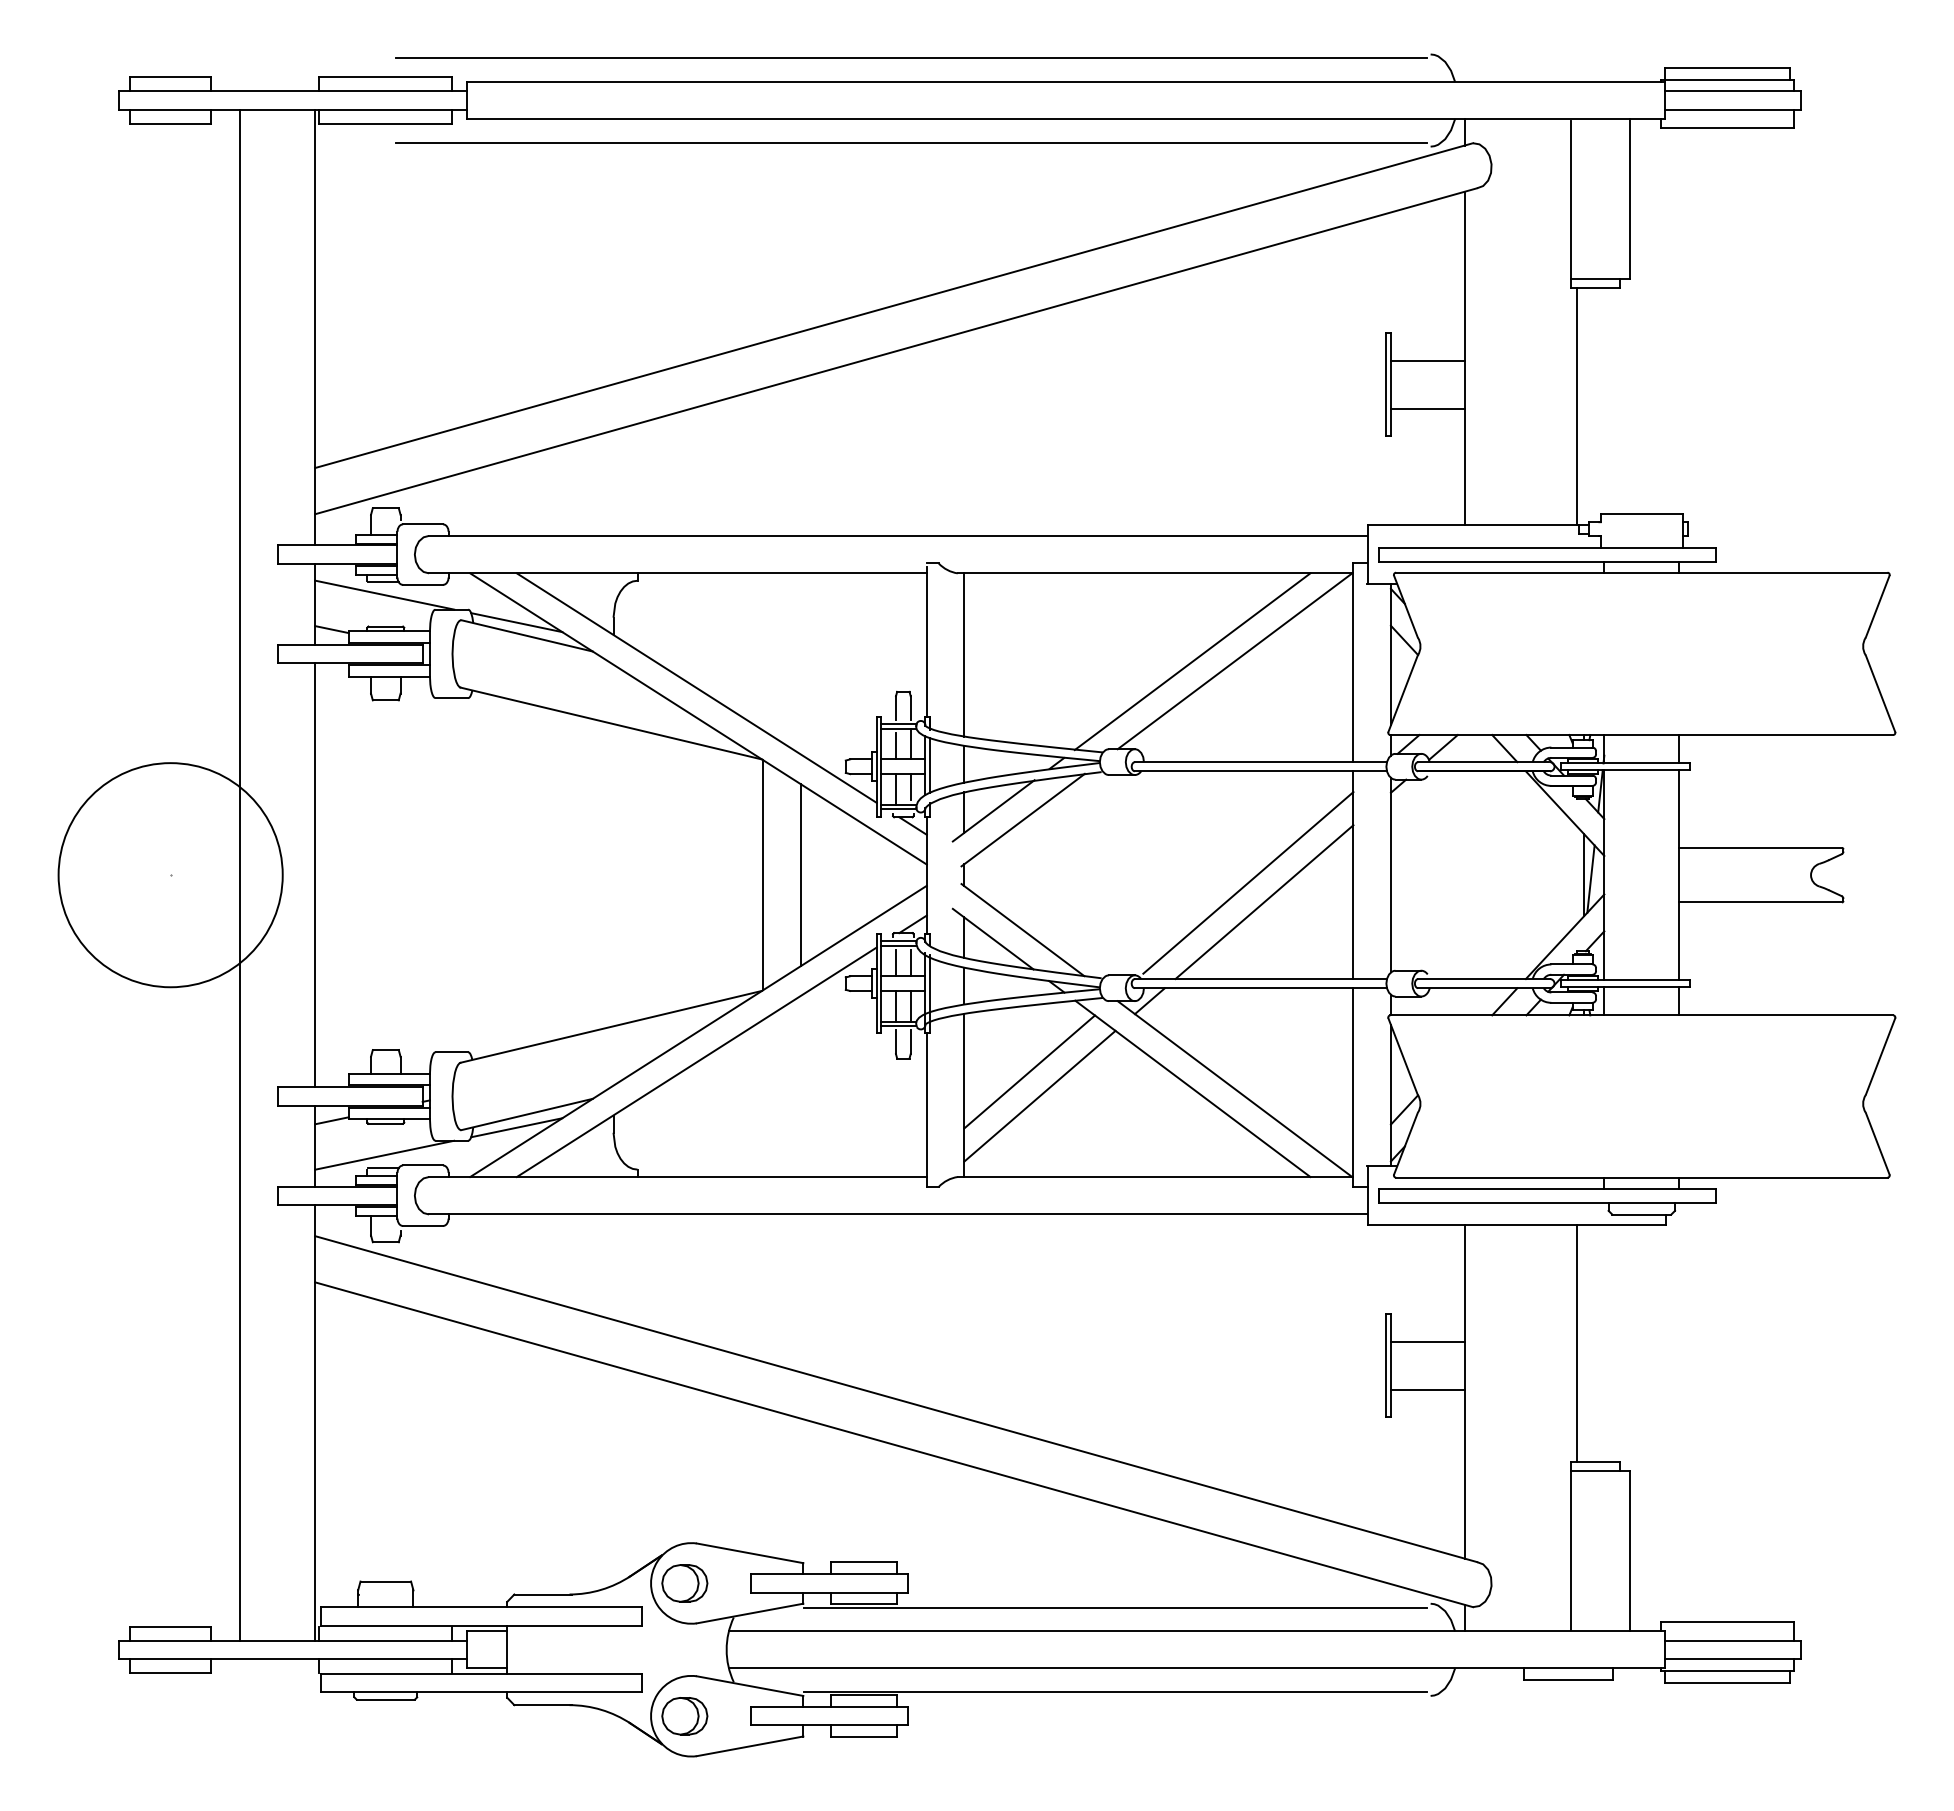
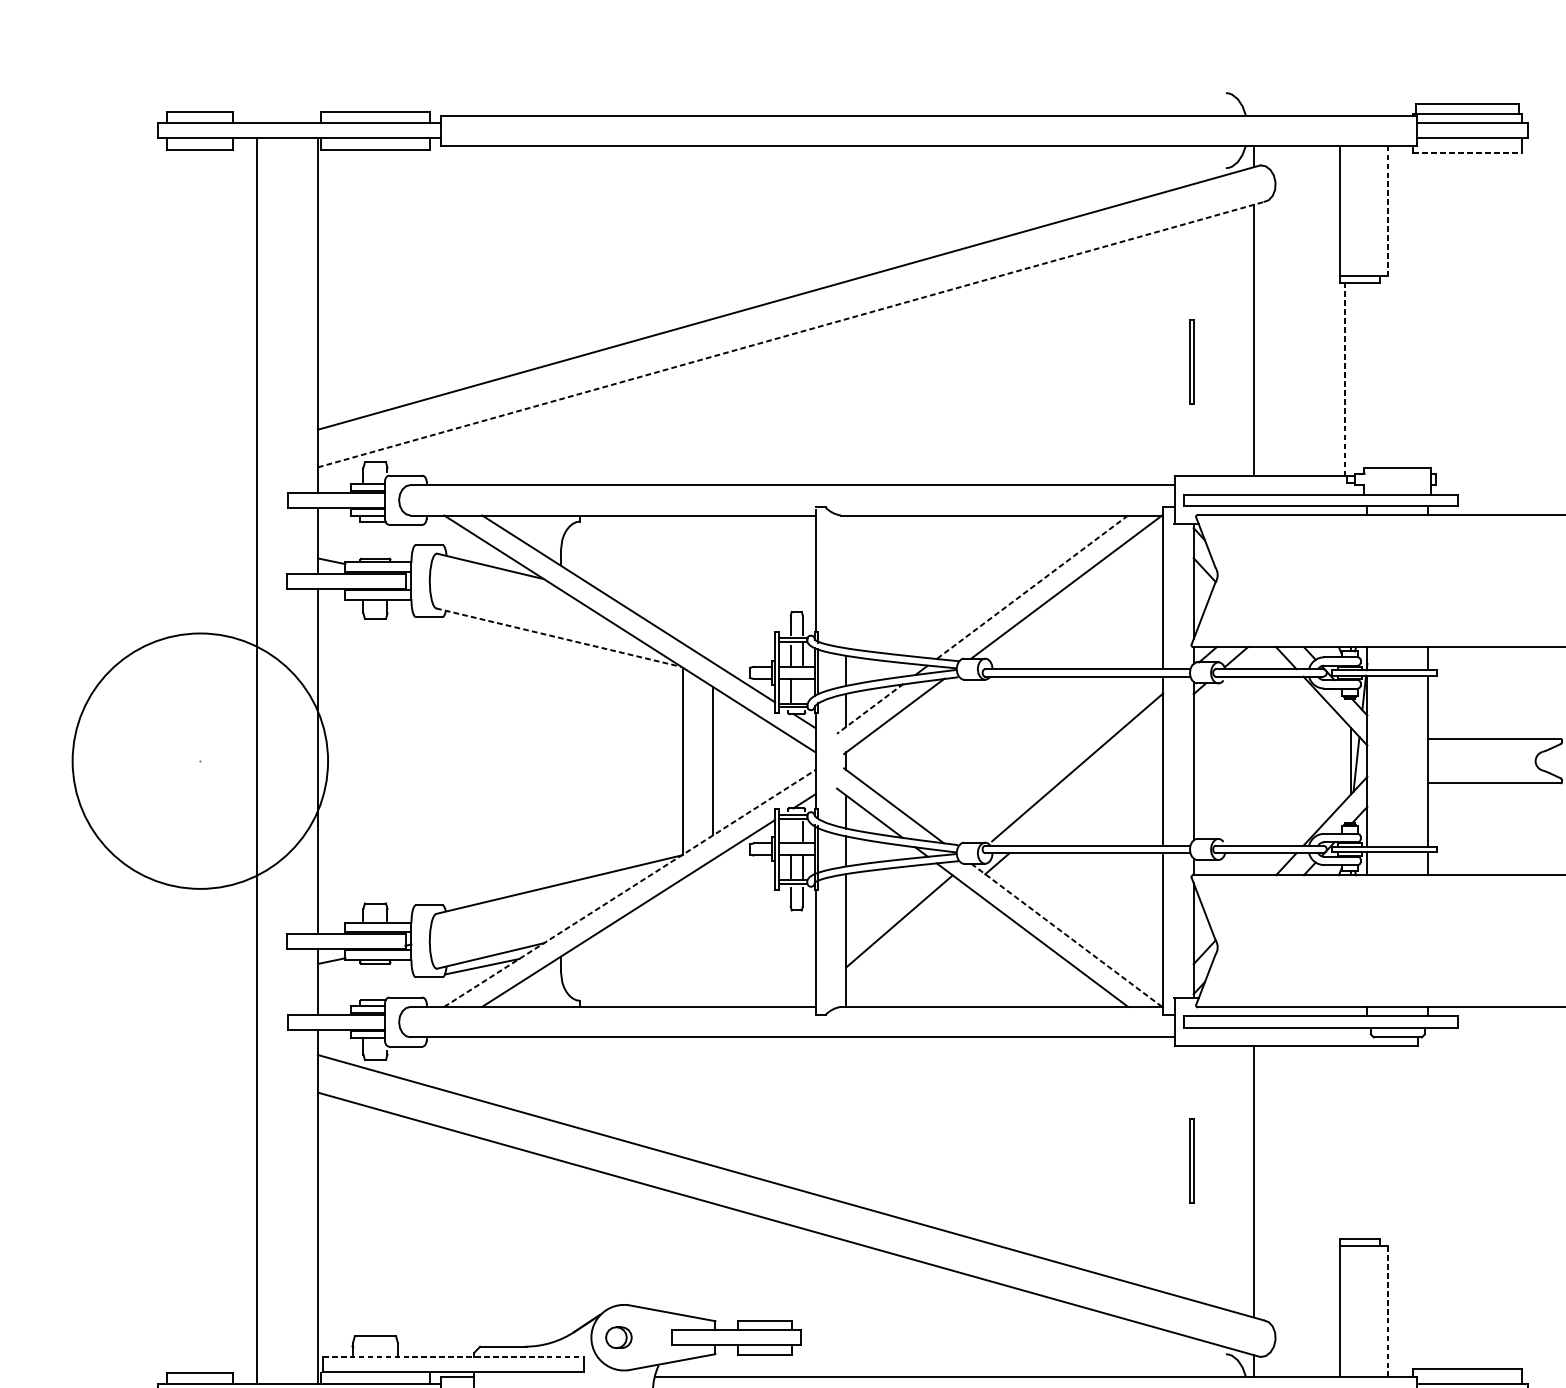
line: (911, 58) -> (803, 96), removed
line: (1727, 128) -> (1467, 153), solid -> dashed
line: (911, 142) -> (803, 164), removed
line: (1629, 199) -> (1387, 211), solid -> dashed
line: (896, 351) -> (791, 334), solid -> dashed
line: (1427, 360) -> (1223, 342), removed
line: (1576, 406) -> (1344, 379), solid -> dashed
line: (1427, 408) -> (1223, 381), removed
line: (384, 594) -> (374, 532), removed
line: (516, 622) -> (481, 555), removed
line: (964, 654) -> (846, 581), removed
line: (1192, 662) -> (1032, 588), solid -> dashed
line: (611, 723) -> (559, 637), solid -> dashed
line: (910, 787) -> (802, 689), removed
line: (993, 811) -> (870, 709), solid -> dashed
circle: (170, 875) -> (200, 761), size x1.4
line: (1264, 902) -> (1090, 783), removed
line: (895, 963) -> (790, 833), removed
line: (698, 1031) -> (630, 888), solid -> dashed
line: (1234, 1089) -> (1066, 935), solid -> dashed
line: (1039, 1095) -> (907, 940), removed
line: (384, 1154) -> (374, 988), removed
line: (1427, 1341) -> (1223, 1140), removed
line: (1576, 1343) -> (1344, 1142), removed
line: (1427, 1389) -> (1223, 1179), removed
line: (1629, 1551) -> (1387, 1311), solid -> dashed
part: (684, 1583) -> (618, 1337), size x0.7
line: (482, 1607) -> (454, 1357), solid -> dashed
line: (1115, 1607) -> (969, 1357), removed

